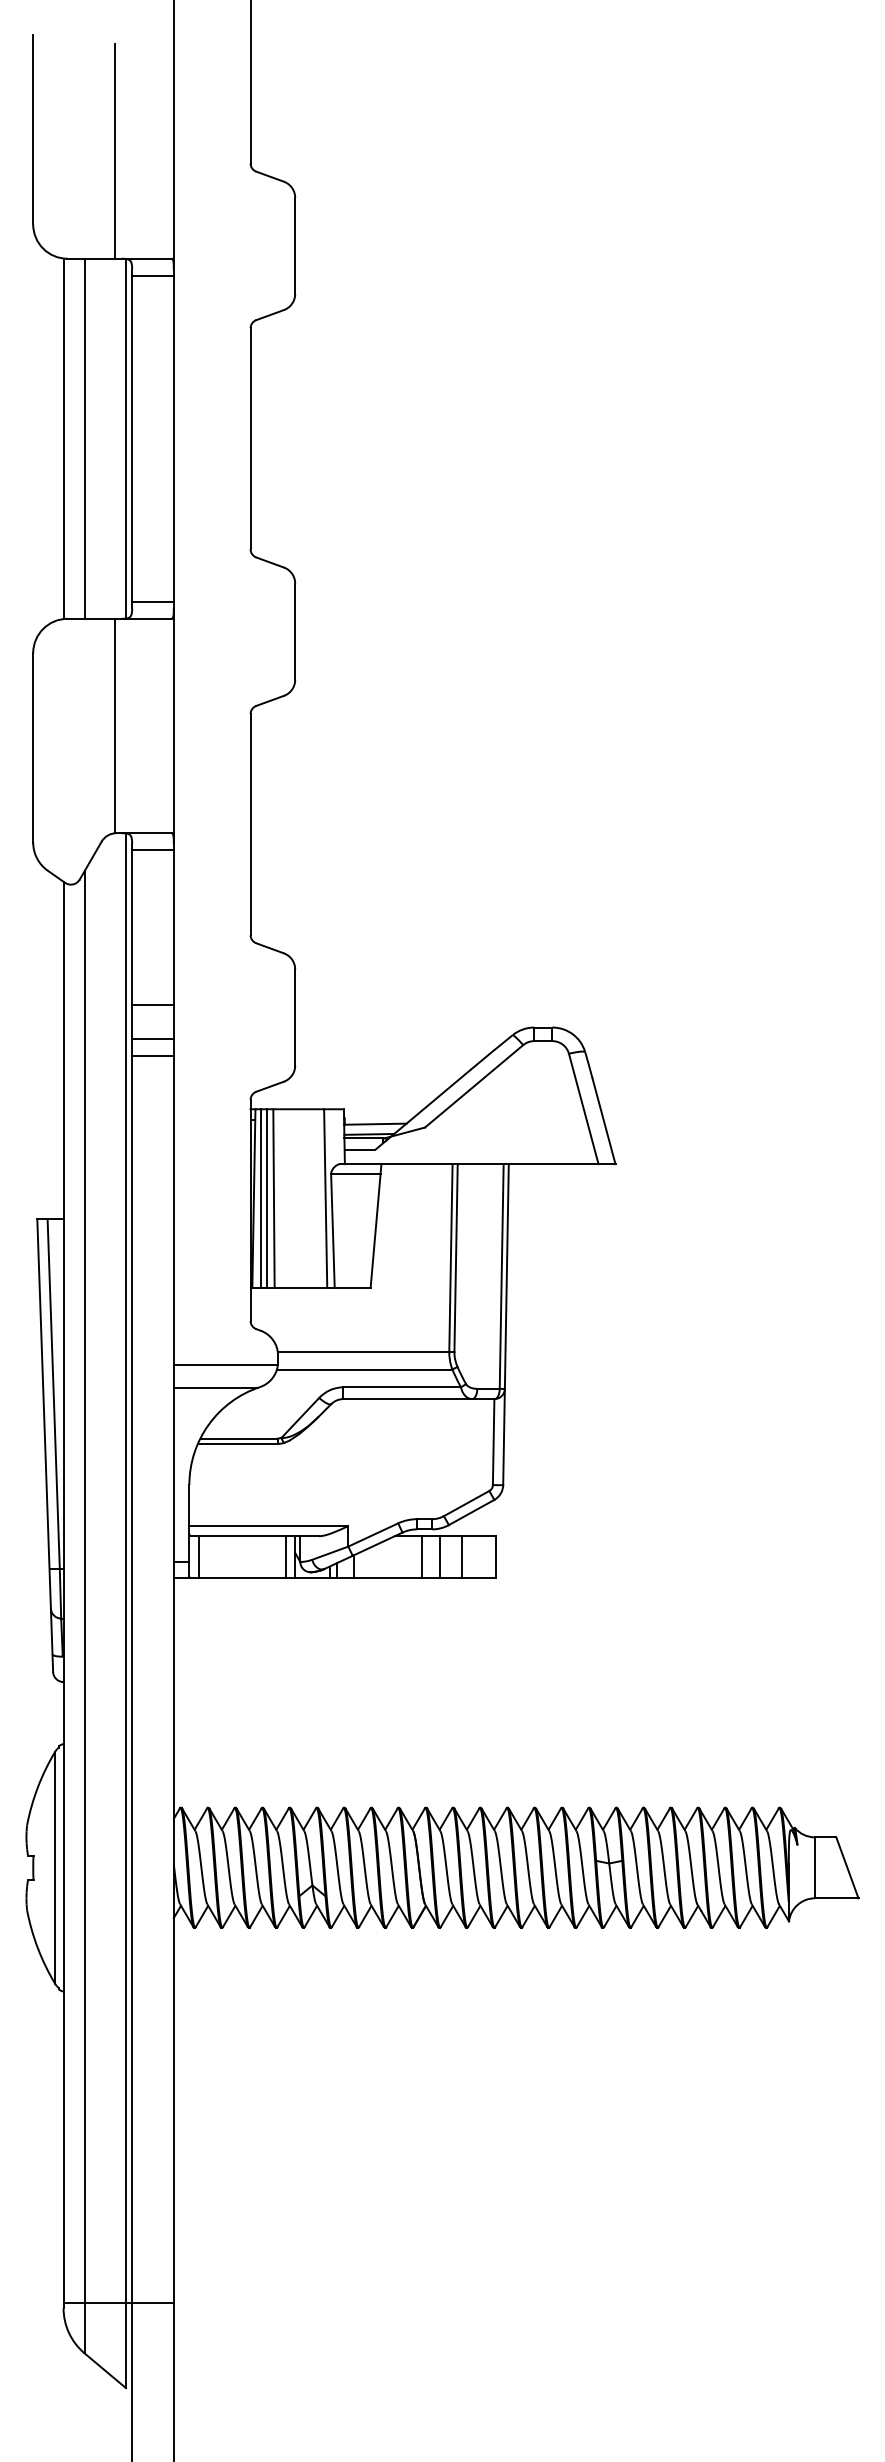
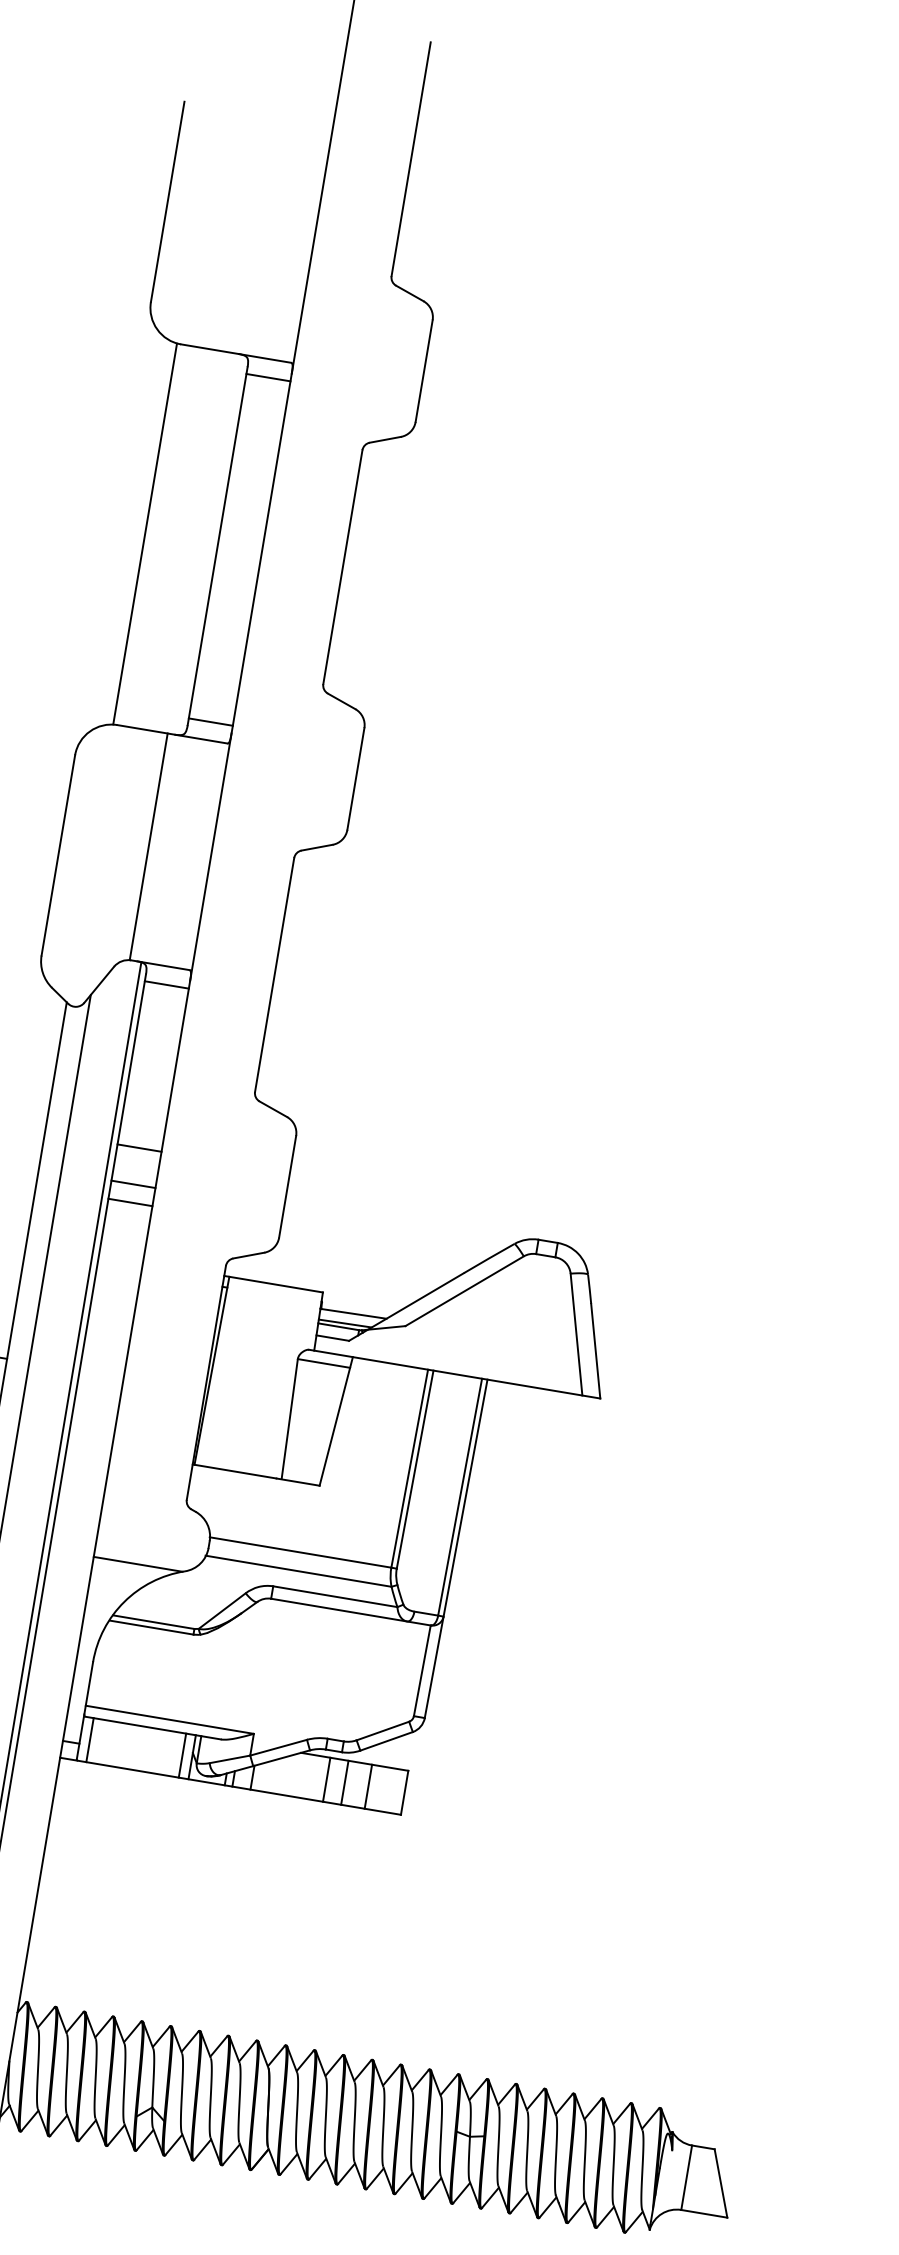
line: (115, 151) -> (250, 239), removed
line: (84, 438) -> (167, 537), removed
line: (126, 438) -> (211, 544), removed
line: (260, 1198) -> (218, 1372), removed
line: (267, 1198) -> (226, 1373), removed
line: (273, 1198) -> (232, 1374), removed
line: (325, 1198) -> (287, 1383), removed
line: (225, 1365) -> (152, 1542), removed

